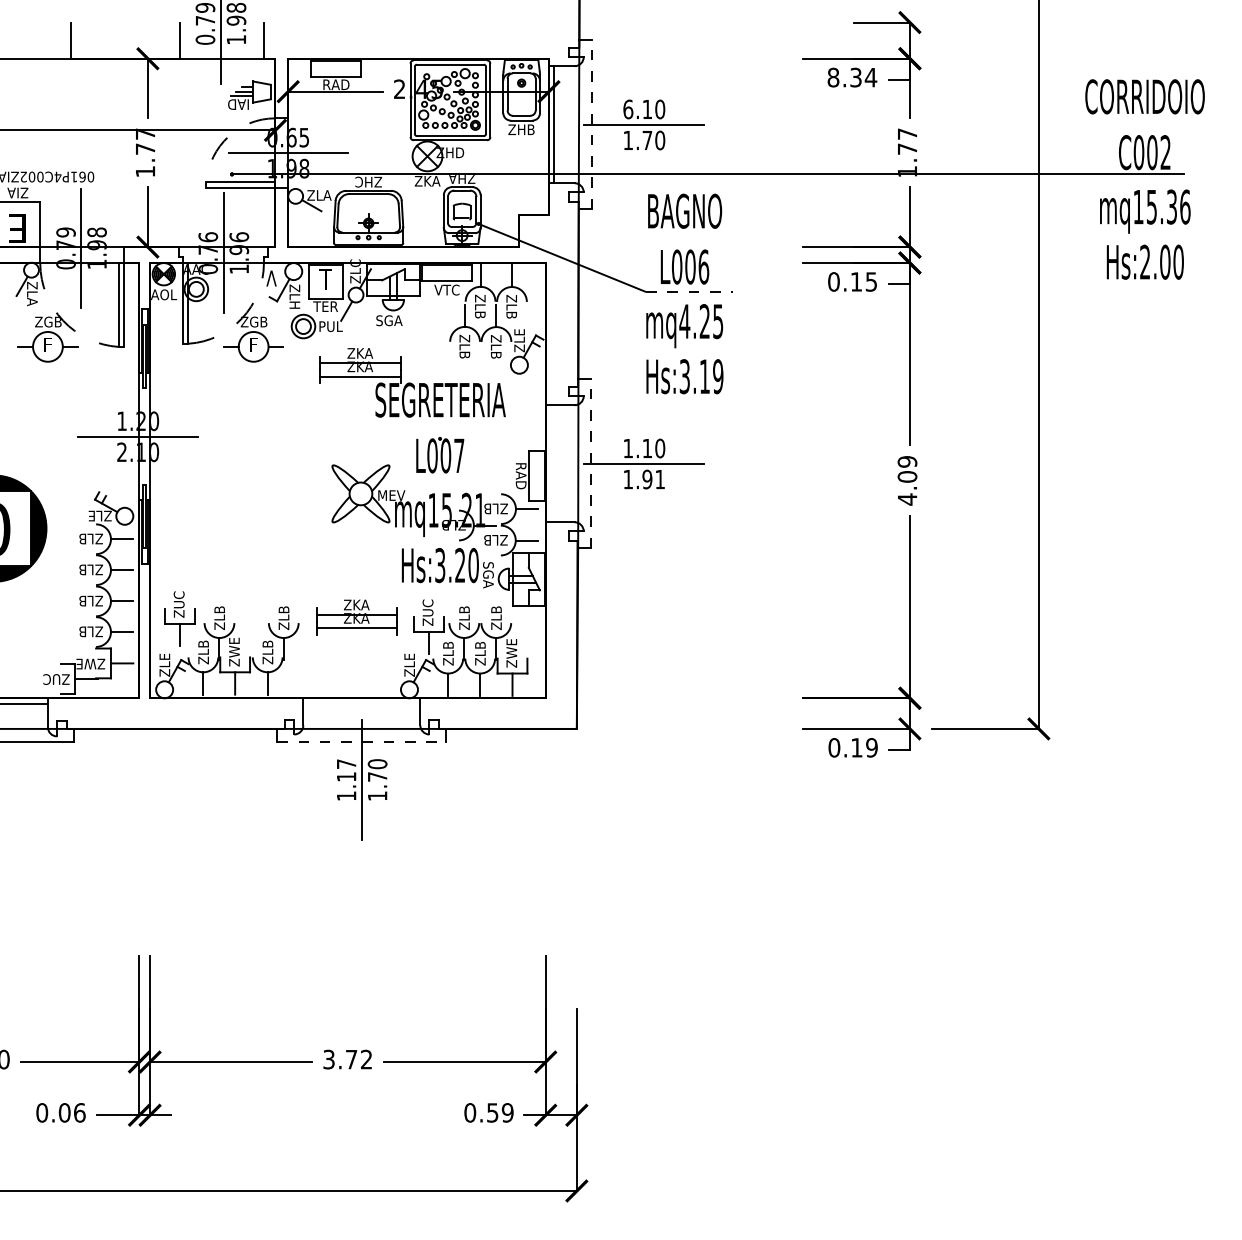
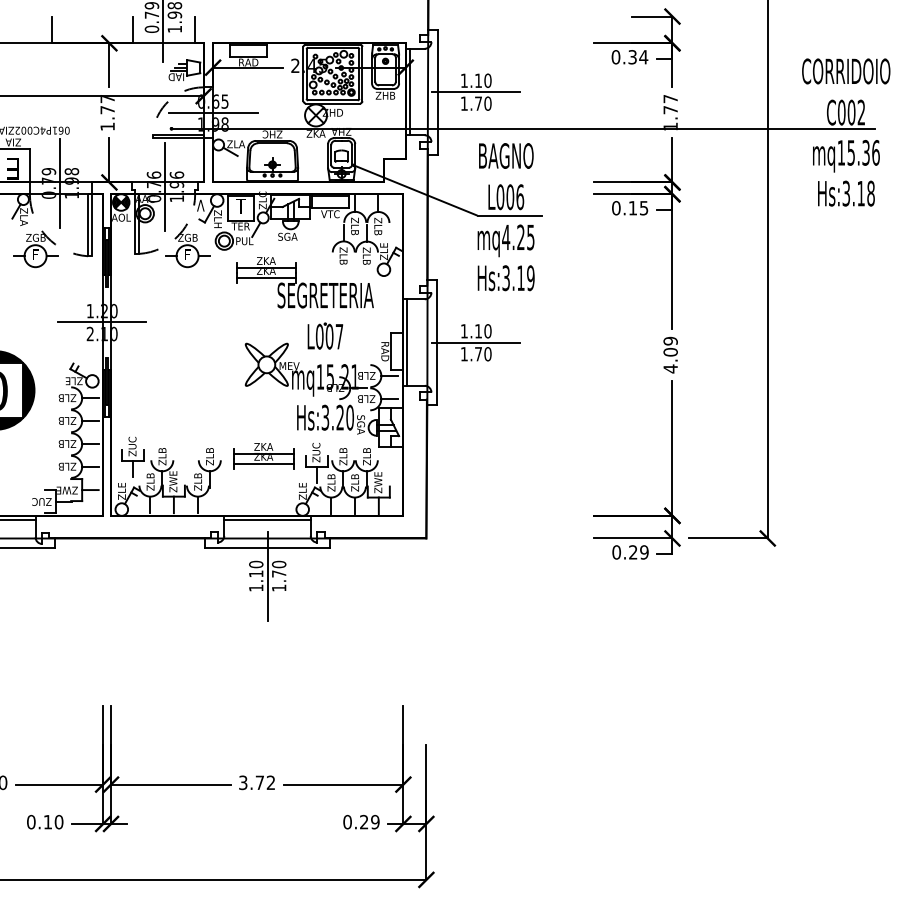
text: (832, 77) -> (615, 57), 8.34 -> 0.34
text: (628, 109) -> (464, 80), 6.10 -> 1.10
line: (591, 125) -> (437, 92), dashed -> solid
text: (1161, 262) -> (858, 193), Hs:2.00 -> Hs:3.18
line: (690, 291) -> (510, 215), dashed -> solid
line: (551, 463) -> (407, 342), added
line: (590, 463) -> (436, 342), dashed -> solid
text: (652, 479) -> (482, 354), 1.91 -> 1.70
line: (361, 703) -> (267, 519), added
line: (361, 742) -> (267, 548), dashed -> solid
text: (857, 747) -> (633, 552), 0.19 -> 0.29
text: (346, 764) -> (256, 564), 1.17 -> 1.10
text: (72, 1111) -> (53, 821), 0.06 -> 0.10
text: (493, 1111) -> (364, 821), 0.59 -> 0.29

